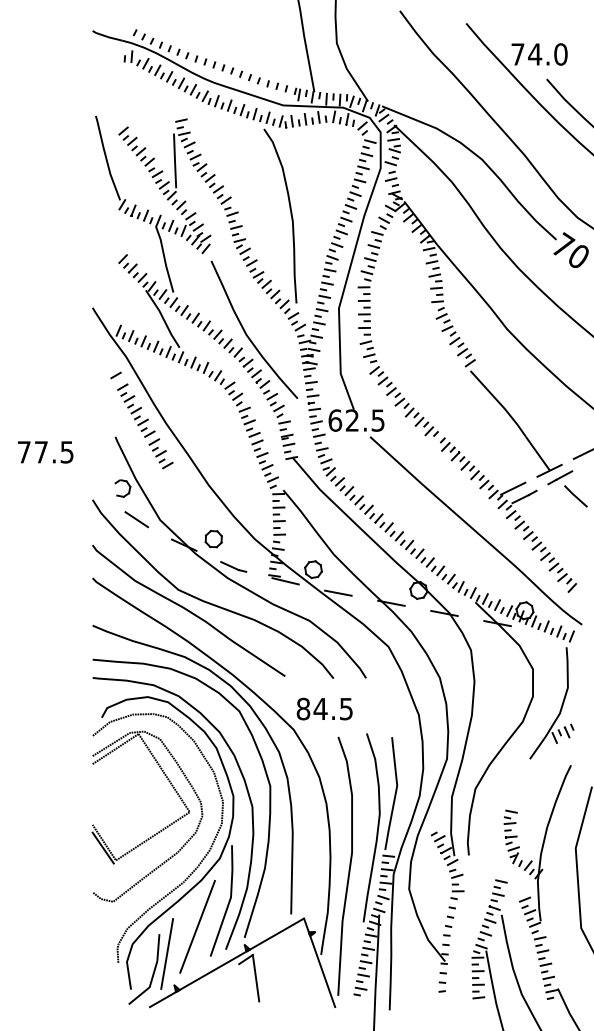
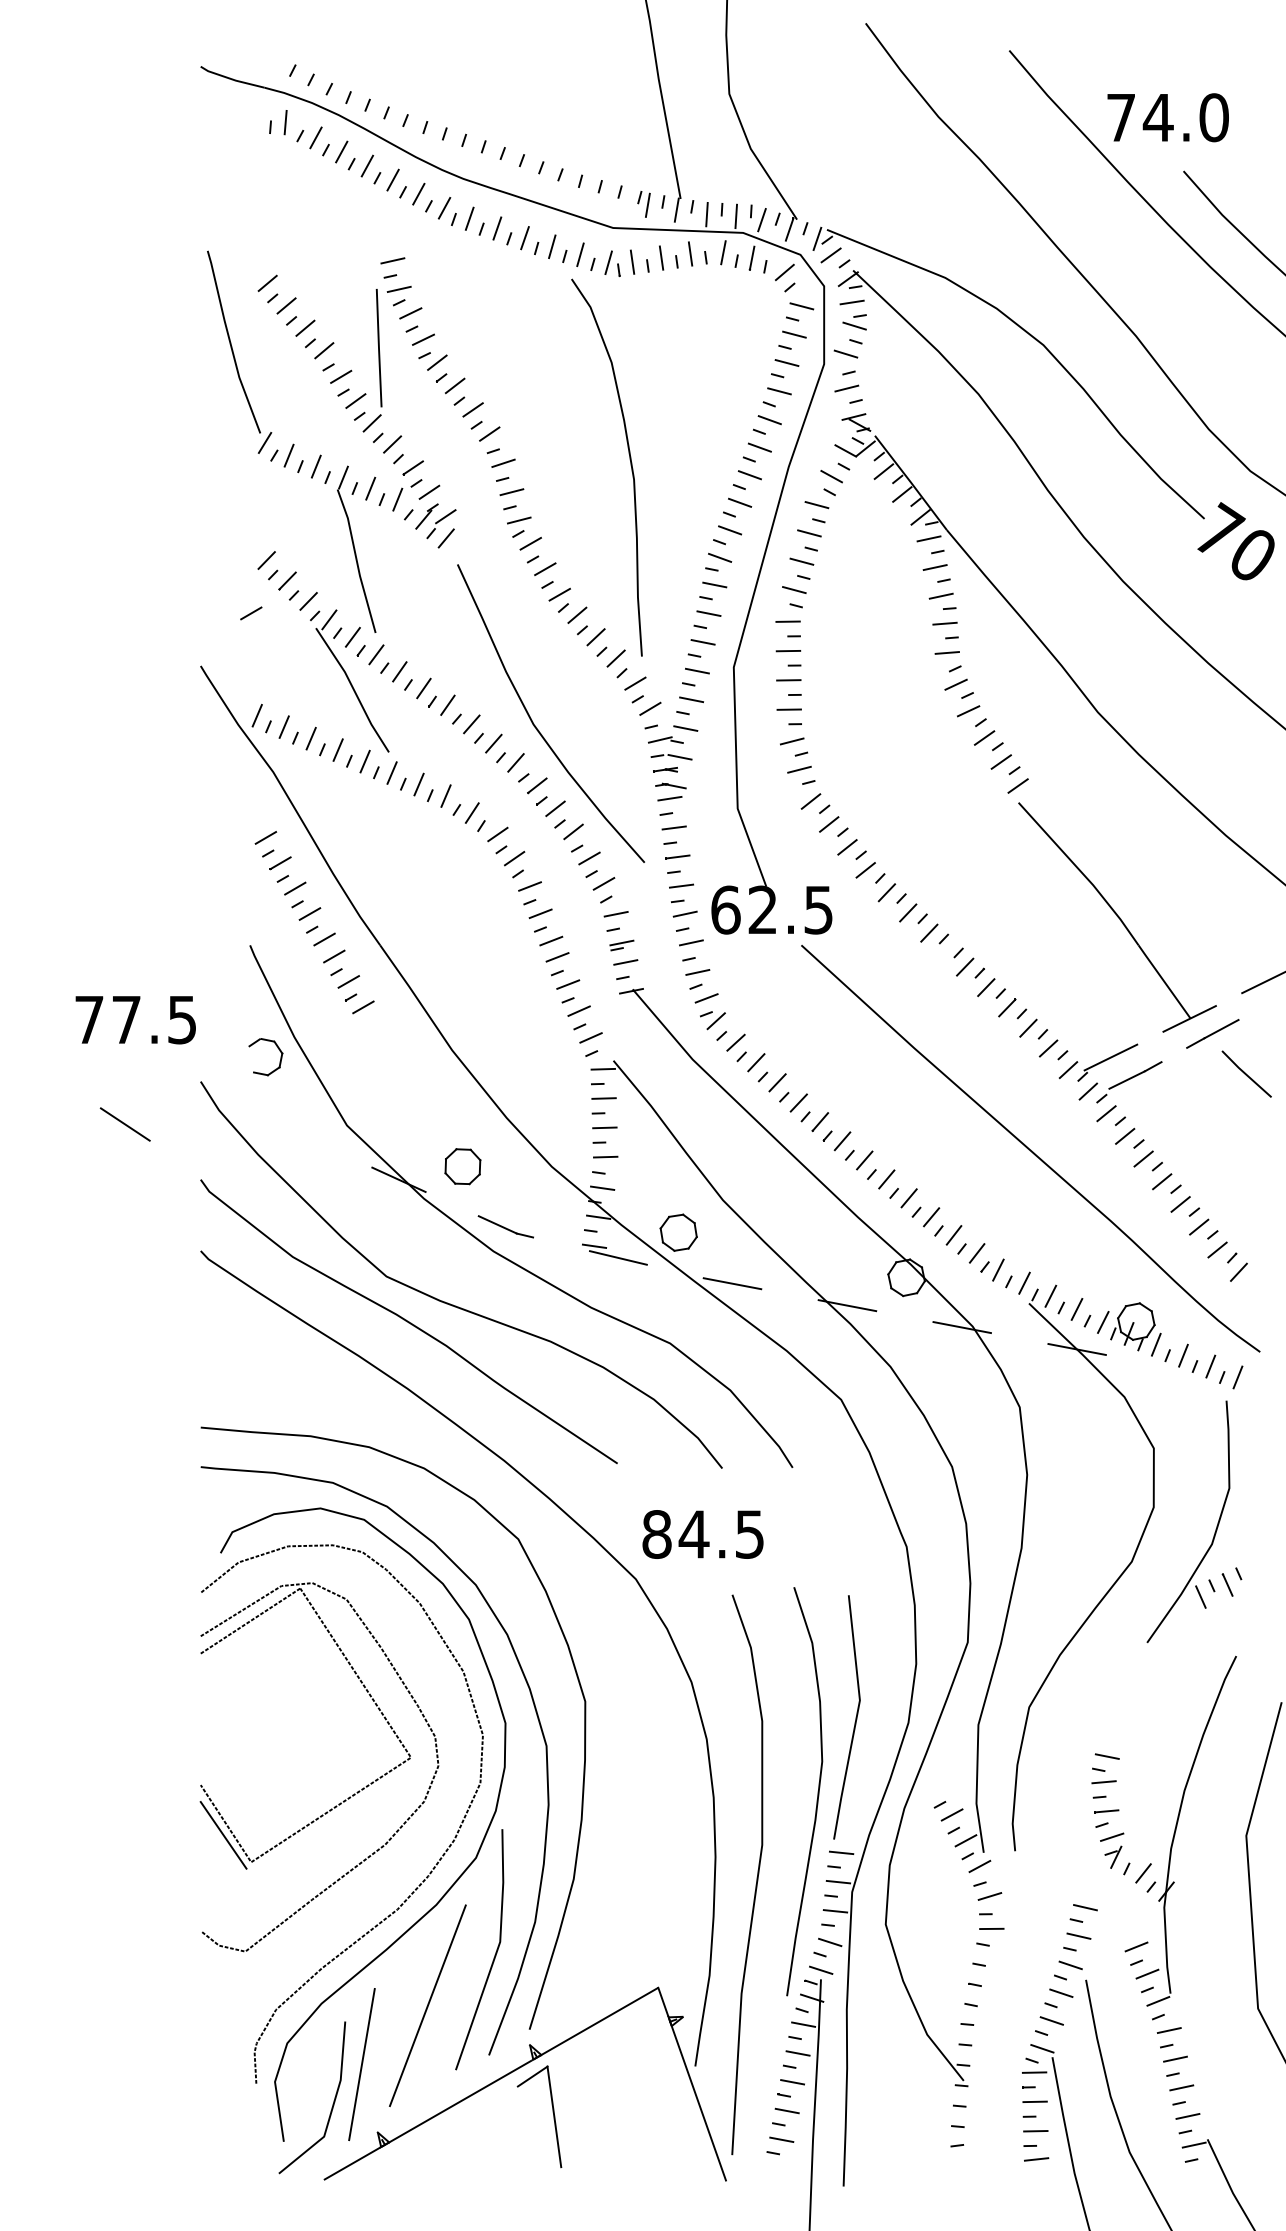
line: (115, 375) -> (250, 613), moved
text: (45, 452) -> (135, 1020), moved
line: (136, 519) -> (124, 1124), moved
curve: (261, 724) -> (566, 1567), removed

